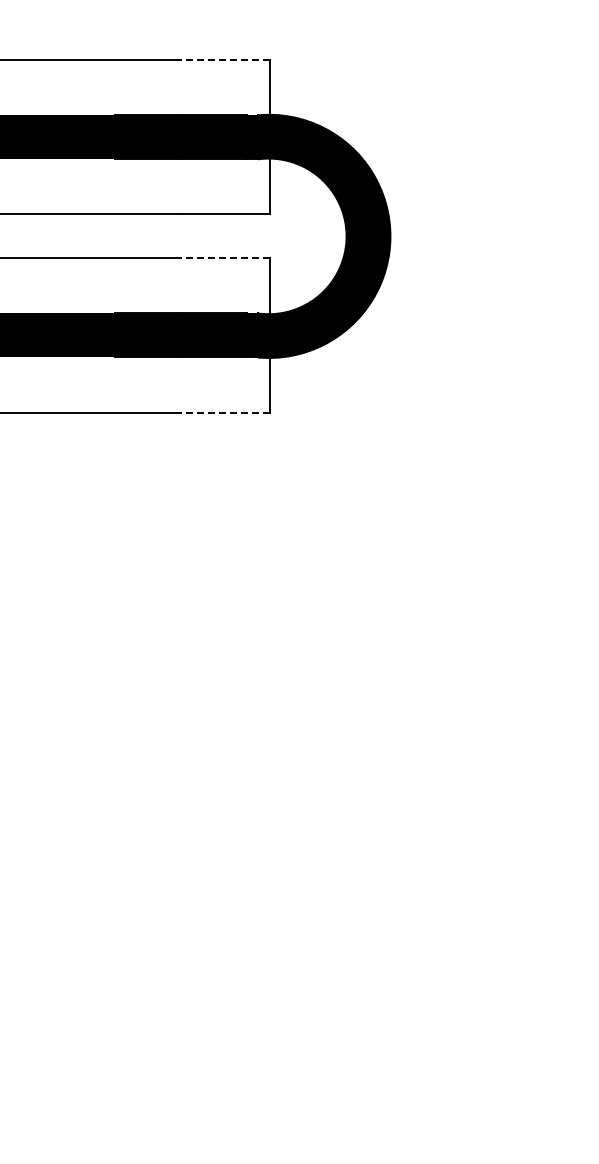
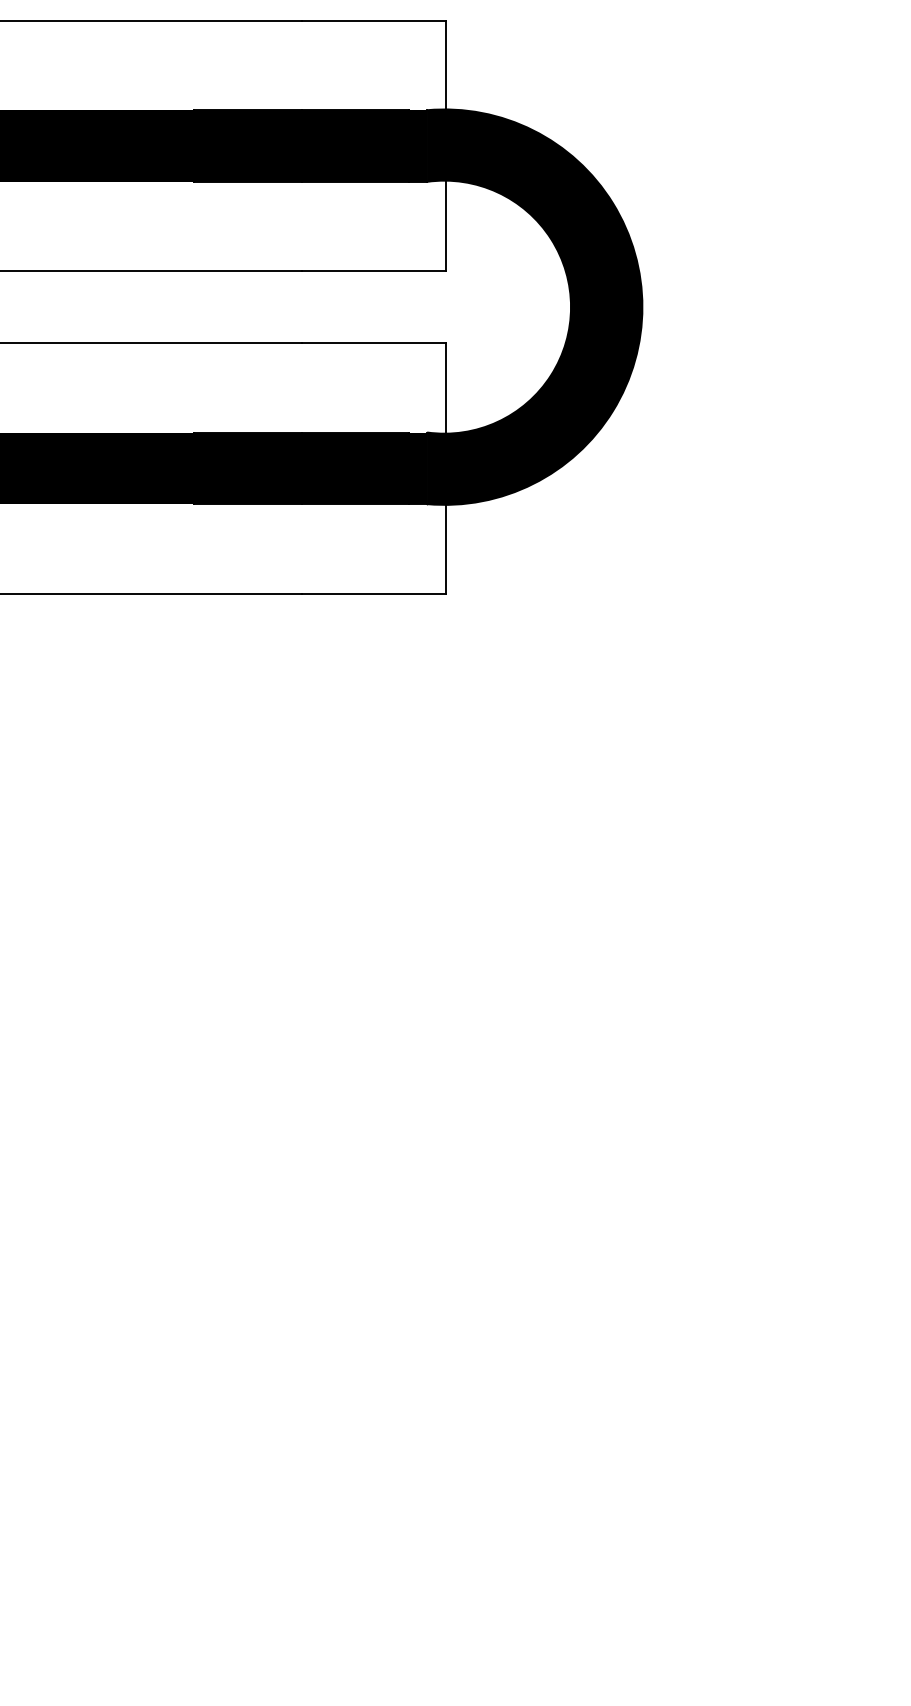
line: (224, 60) -> (372, 21), dashed -> solid
line: (224, 258) -> (372, 343), dashed -> solid
line: (224, 412) -> (372, 593), dashed -> solid

